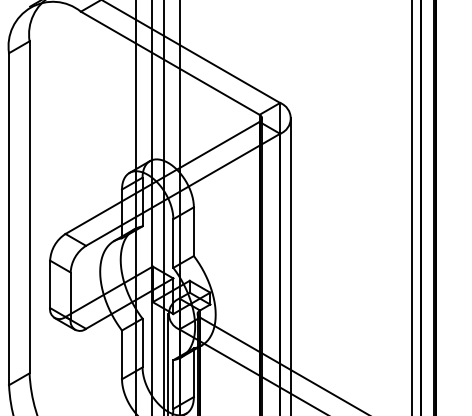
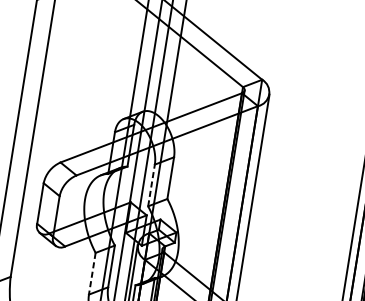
line: (173, 243) -> (151, 185), solid -> dashed
line: (122, 355) -> (92, 274), solid -> dashed

